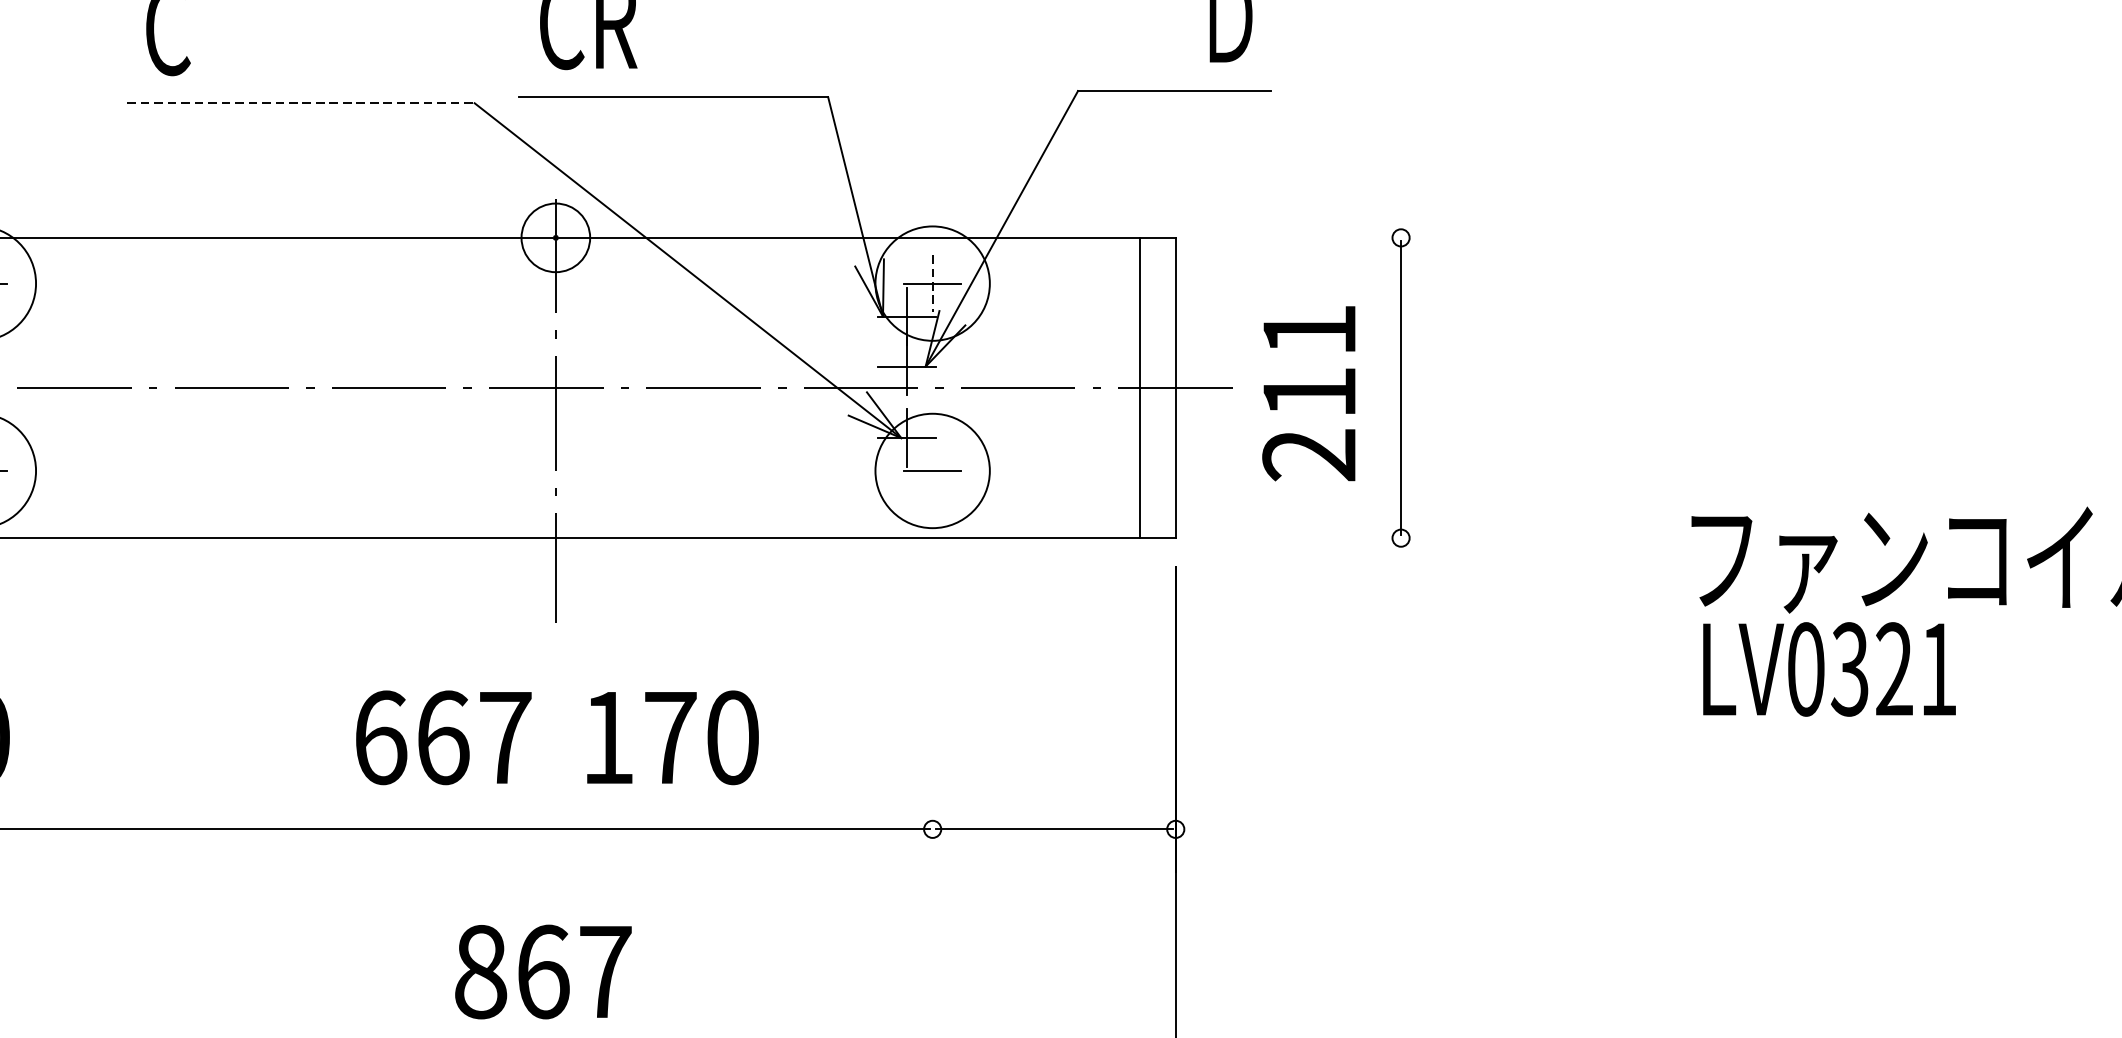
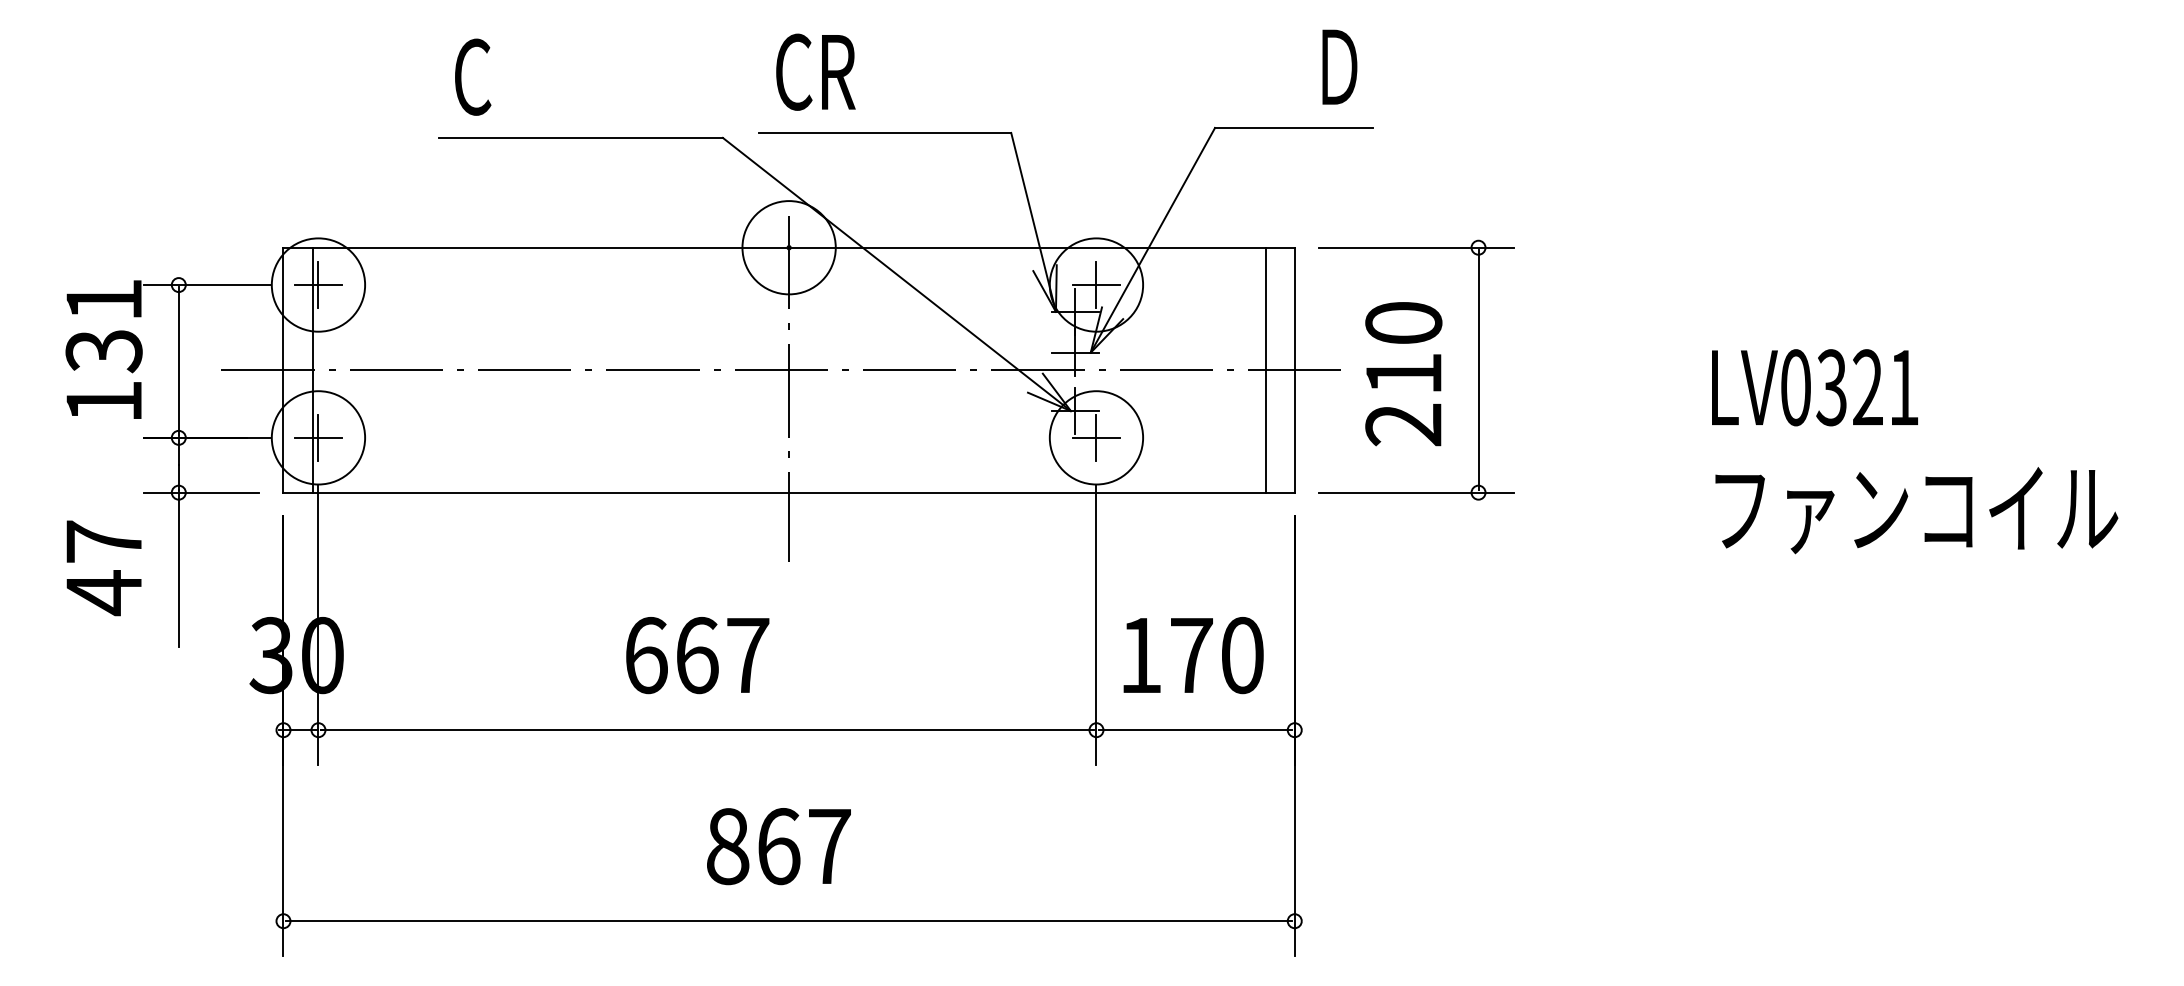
line: (301, 102) -> (581, 137), dashed -> solid
circle: (555, 237) -> (788, 247), size x1.67
line: (1325, 237) -> (1416, 247), added
line: (932, 284) -> (1096, 285), dashed -> solid
text: (1309, 329) -> (1403, 322), 211 -> 210
line: (932, 470) -> (1096, 437), added
line: (1325, 537) -> (1416, 492), added
text: (1828, 669) -> (1814, 387), moved
line: (932, 699) -> (1096, 624), added
text: (672, 737) -> (1193, 655), moved

